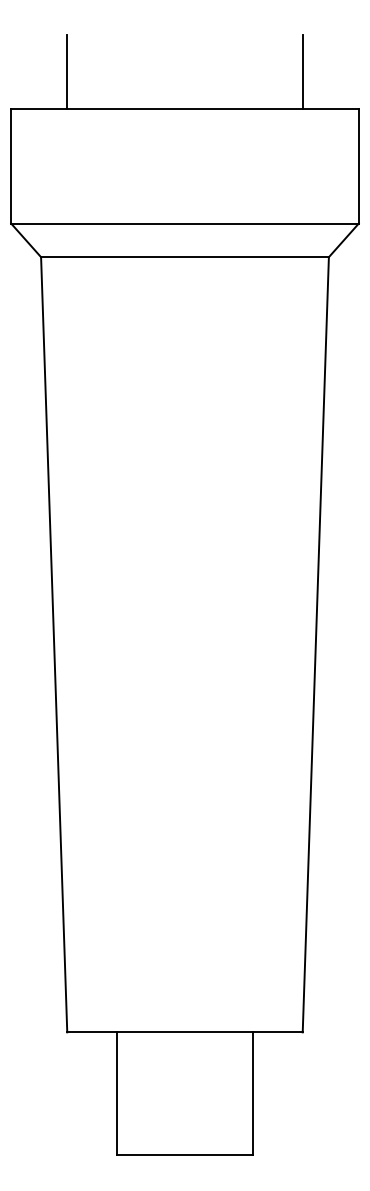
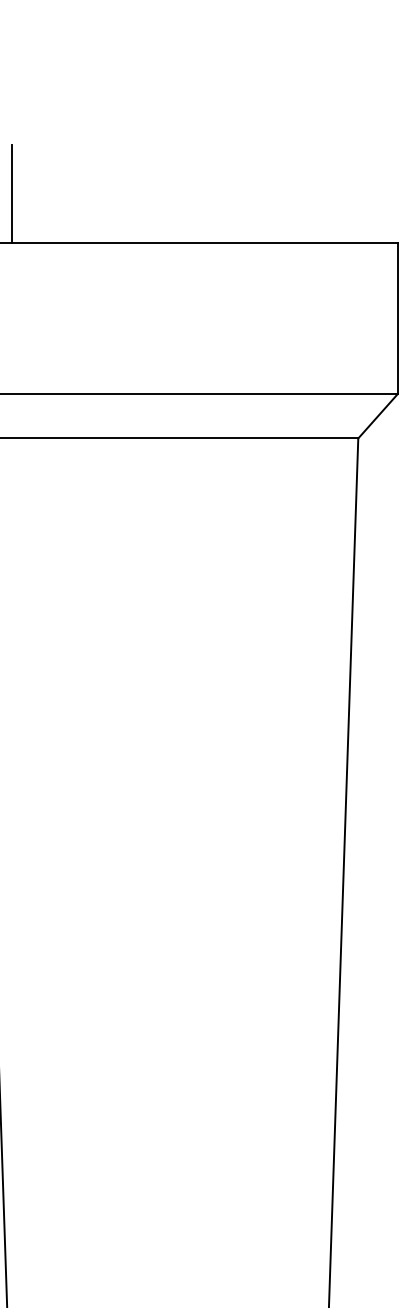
line: (302, 72) -> (323, 194), removed

